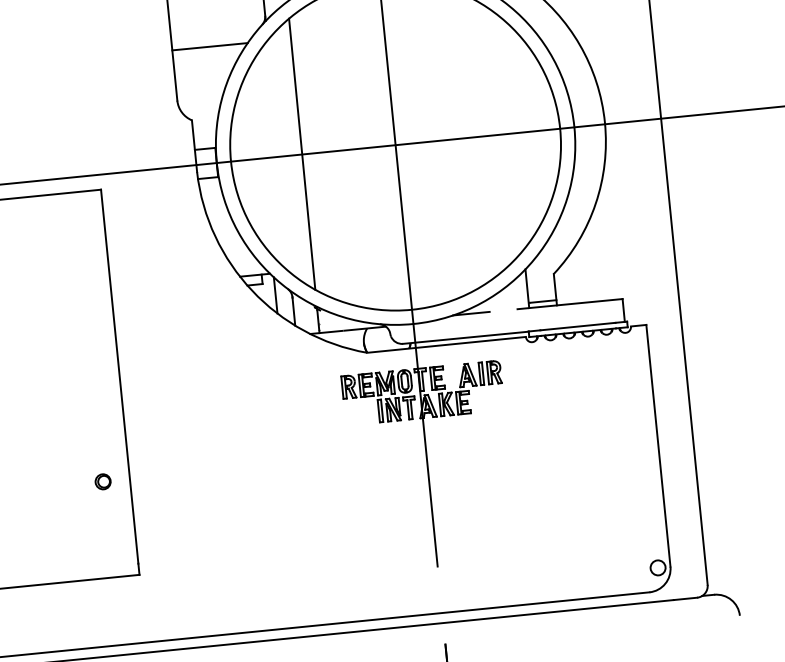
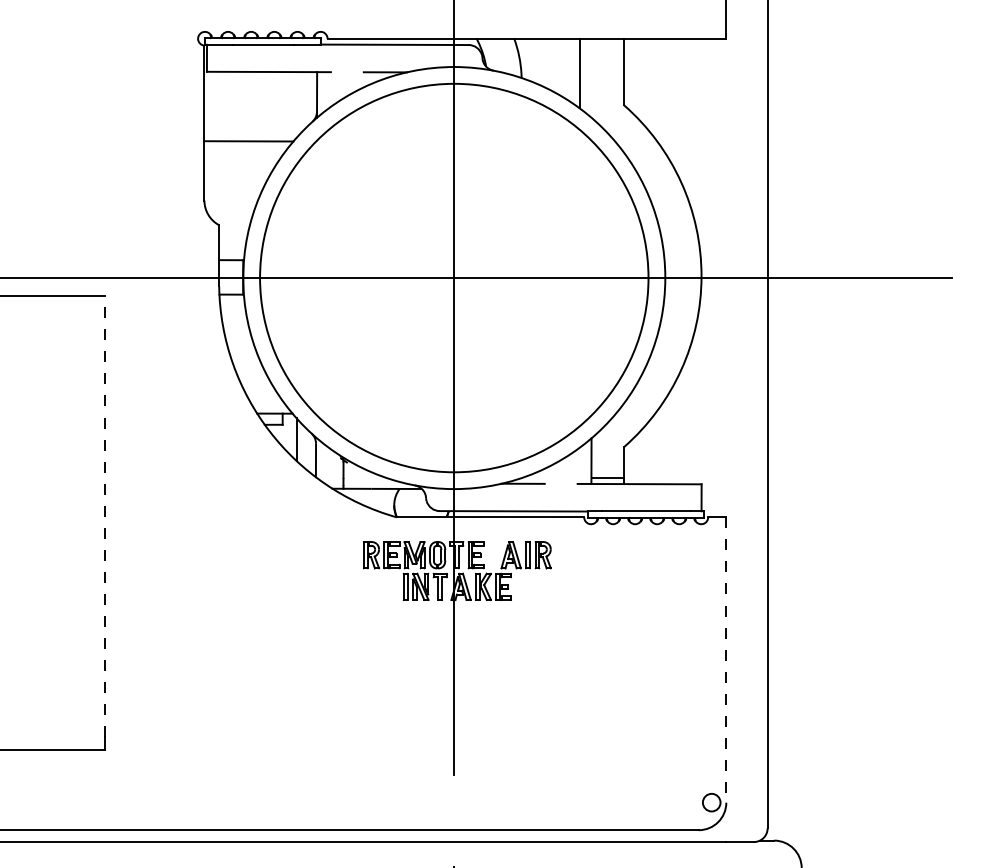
line: (301, 154) -> (343, 277), removed
line: (119, 376) -> (104, 516), solid -> dashed
line: (658, 446) -> (726, 660), solid -> dashed
part: (102, 482) -> (72, 637), removed

